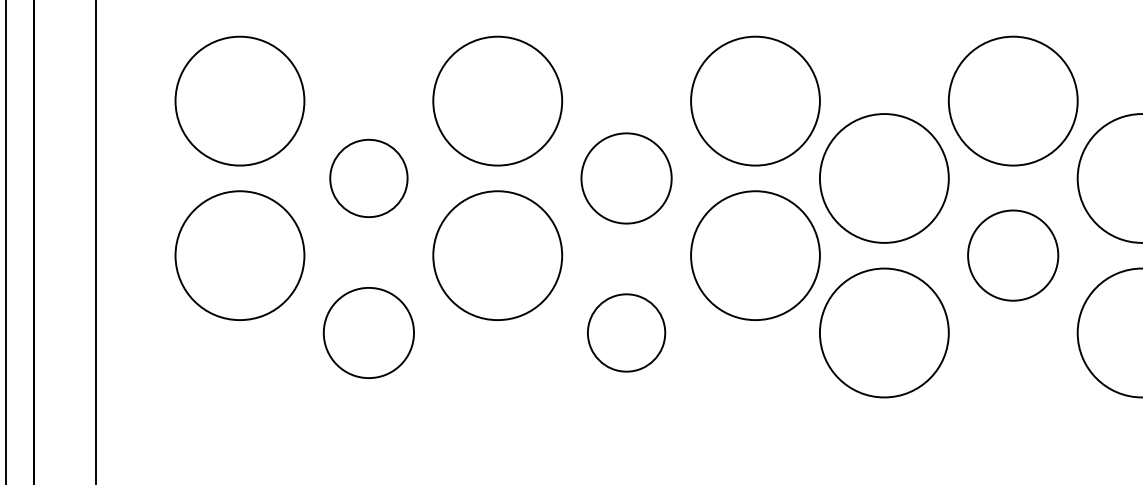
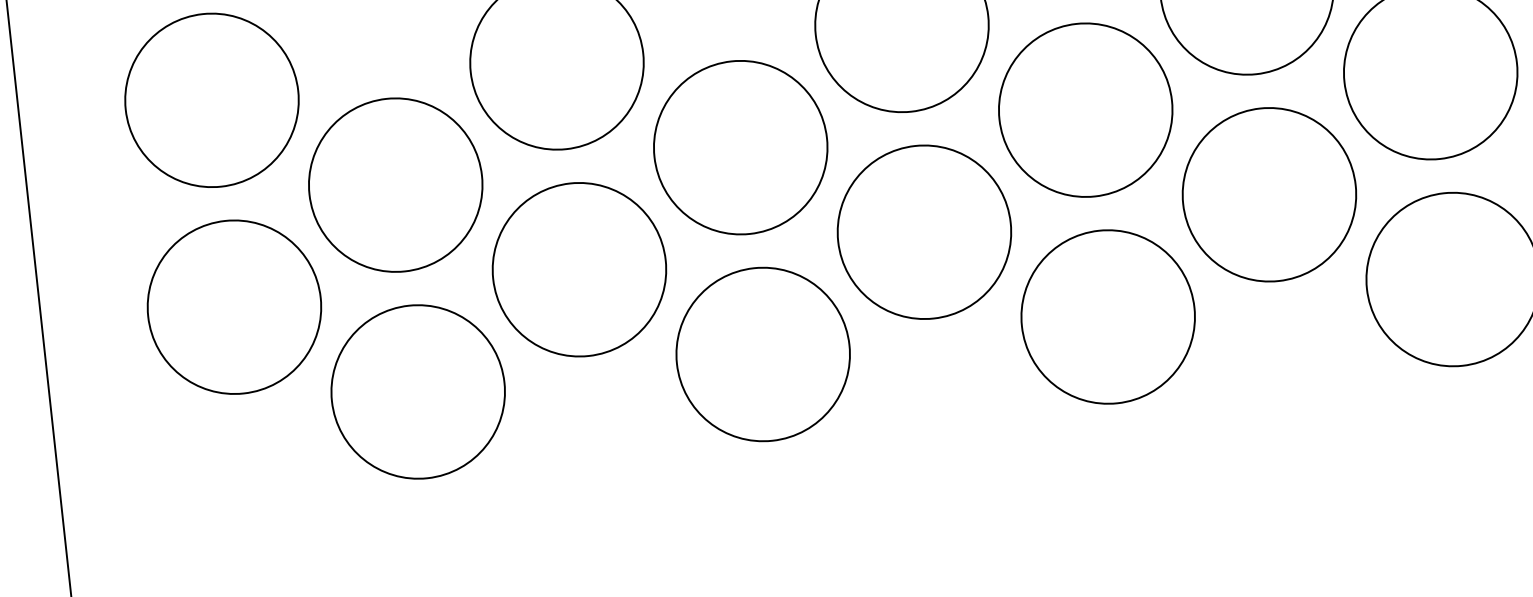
part: (368, 178) -> (395, 185), size x1.67
part: (626, 178) -> (740, 147), size x1.43
part: (1012, 255) -> (1268, 194), size x1.43
part: (368, 332) -> (417, 391), size x1.43
part: (626, 332) -> (762, 353), size x1.67

